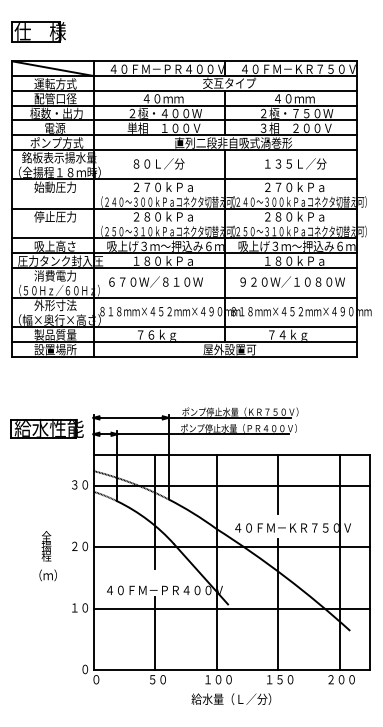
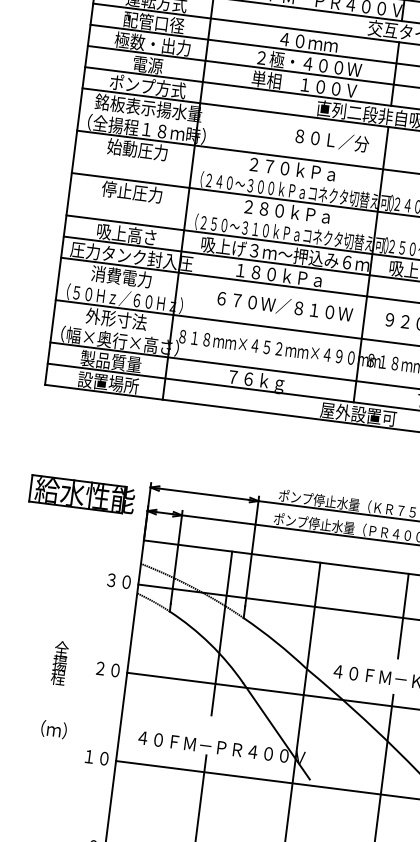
text: (158, 163) -> (331, 139), moved
text: (155, 281) -> (284, 305), moved
text: (47, 575) -> (52, 729), moved

